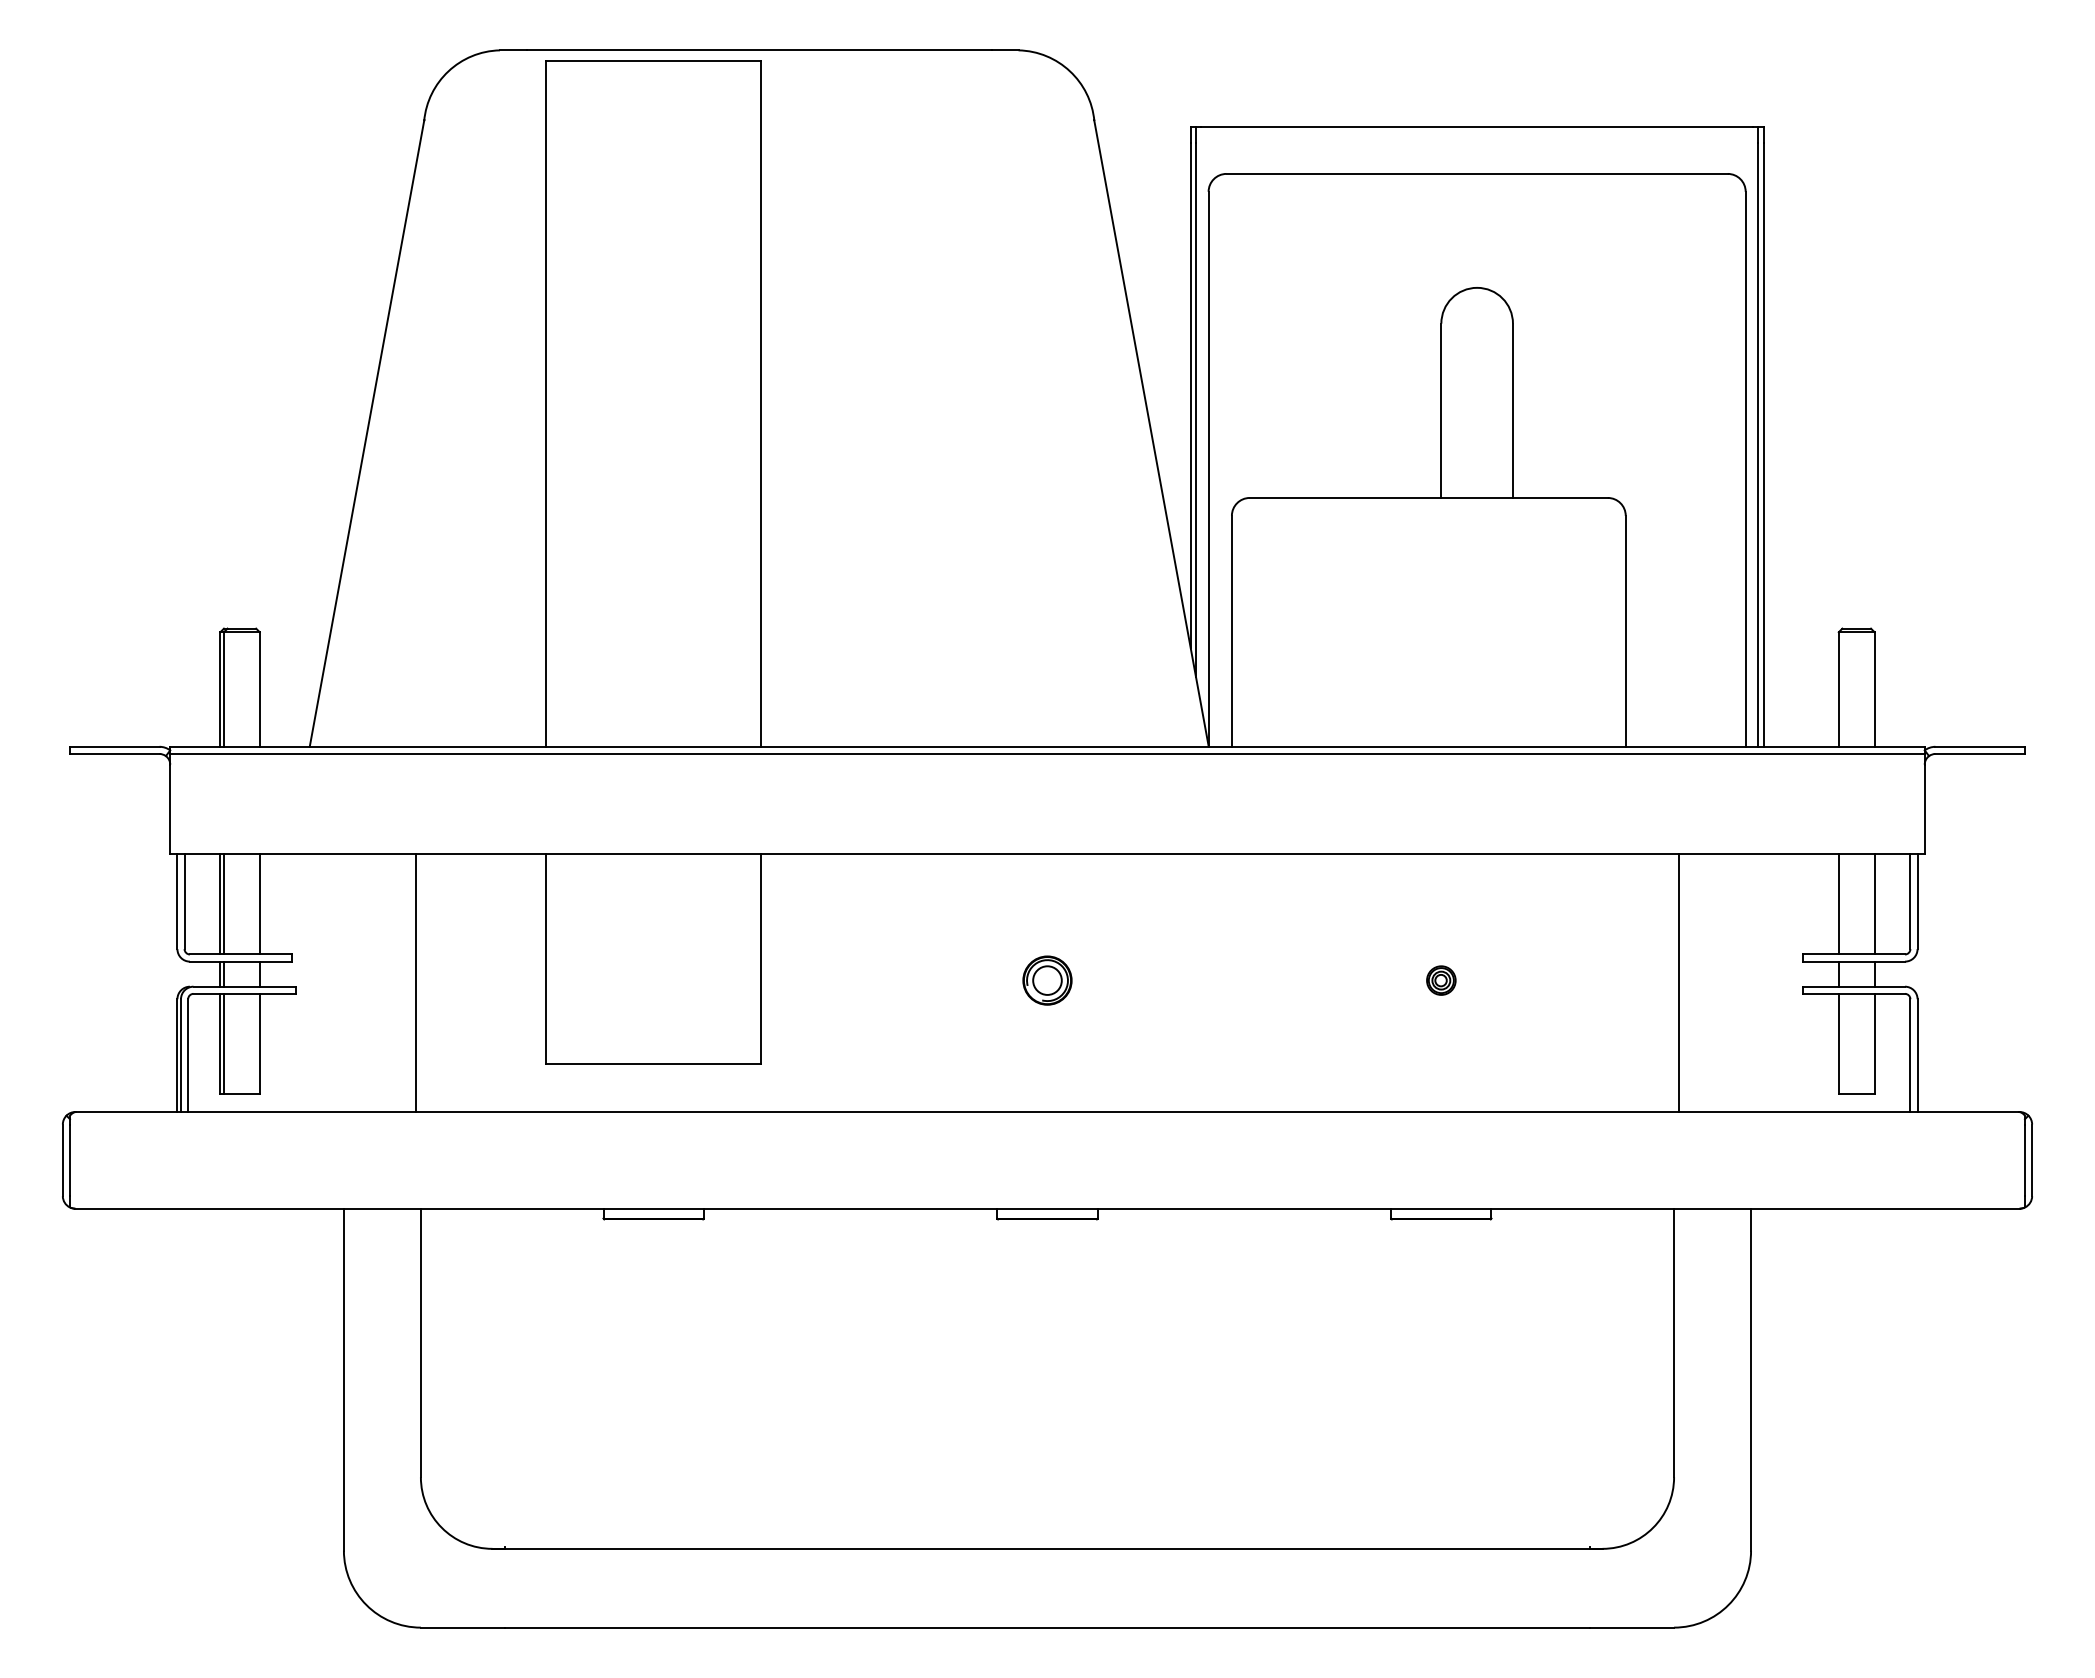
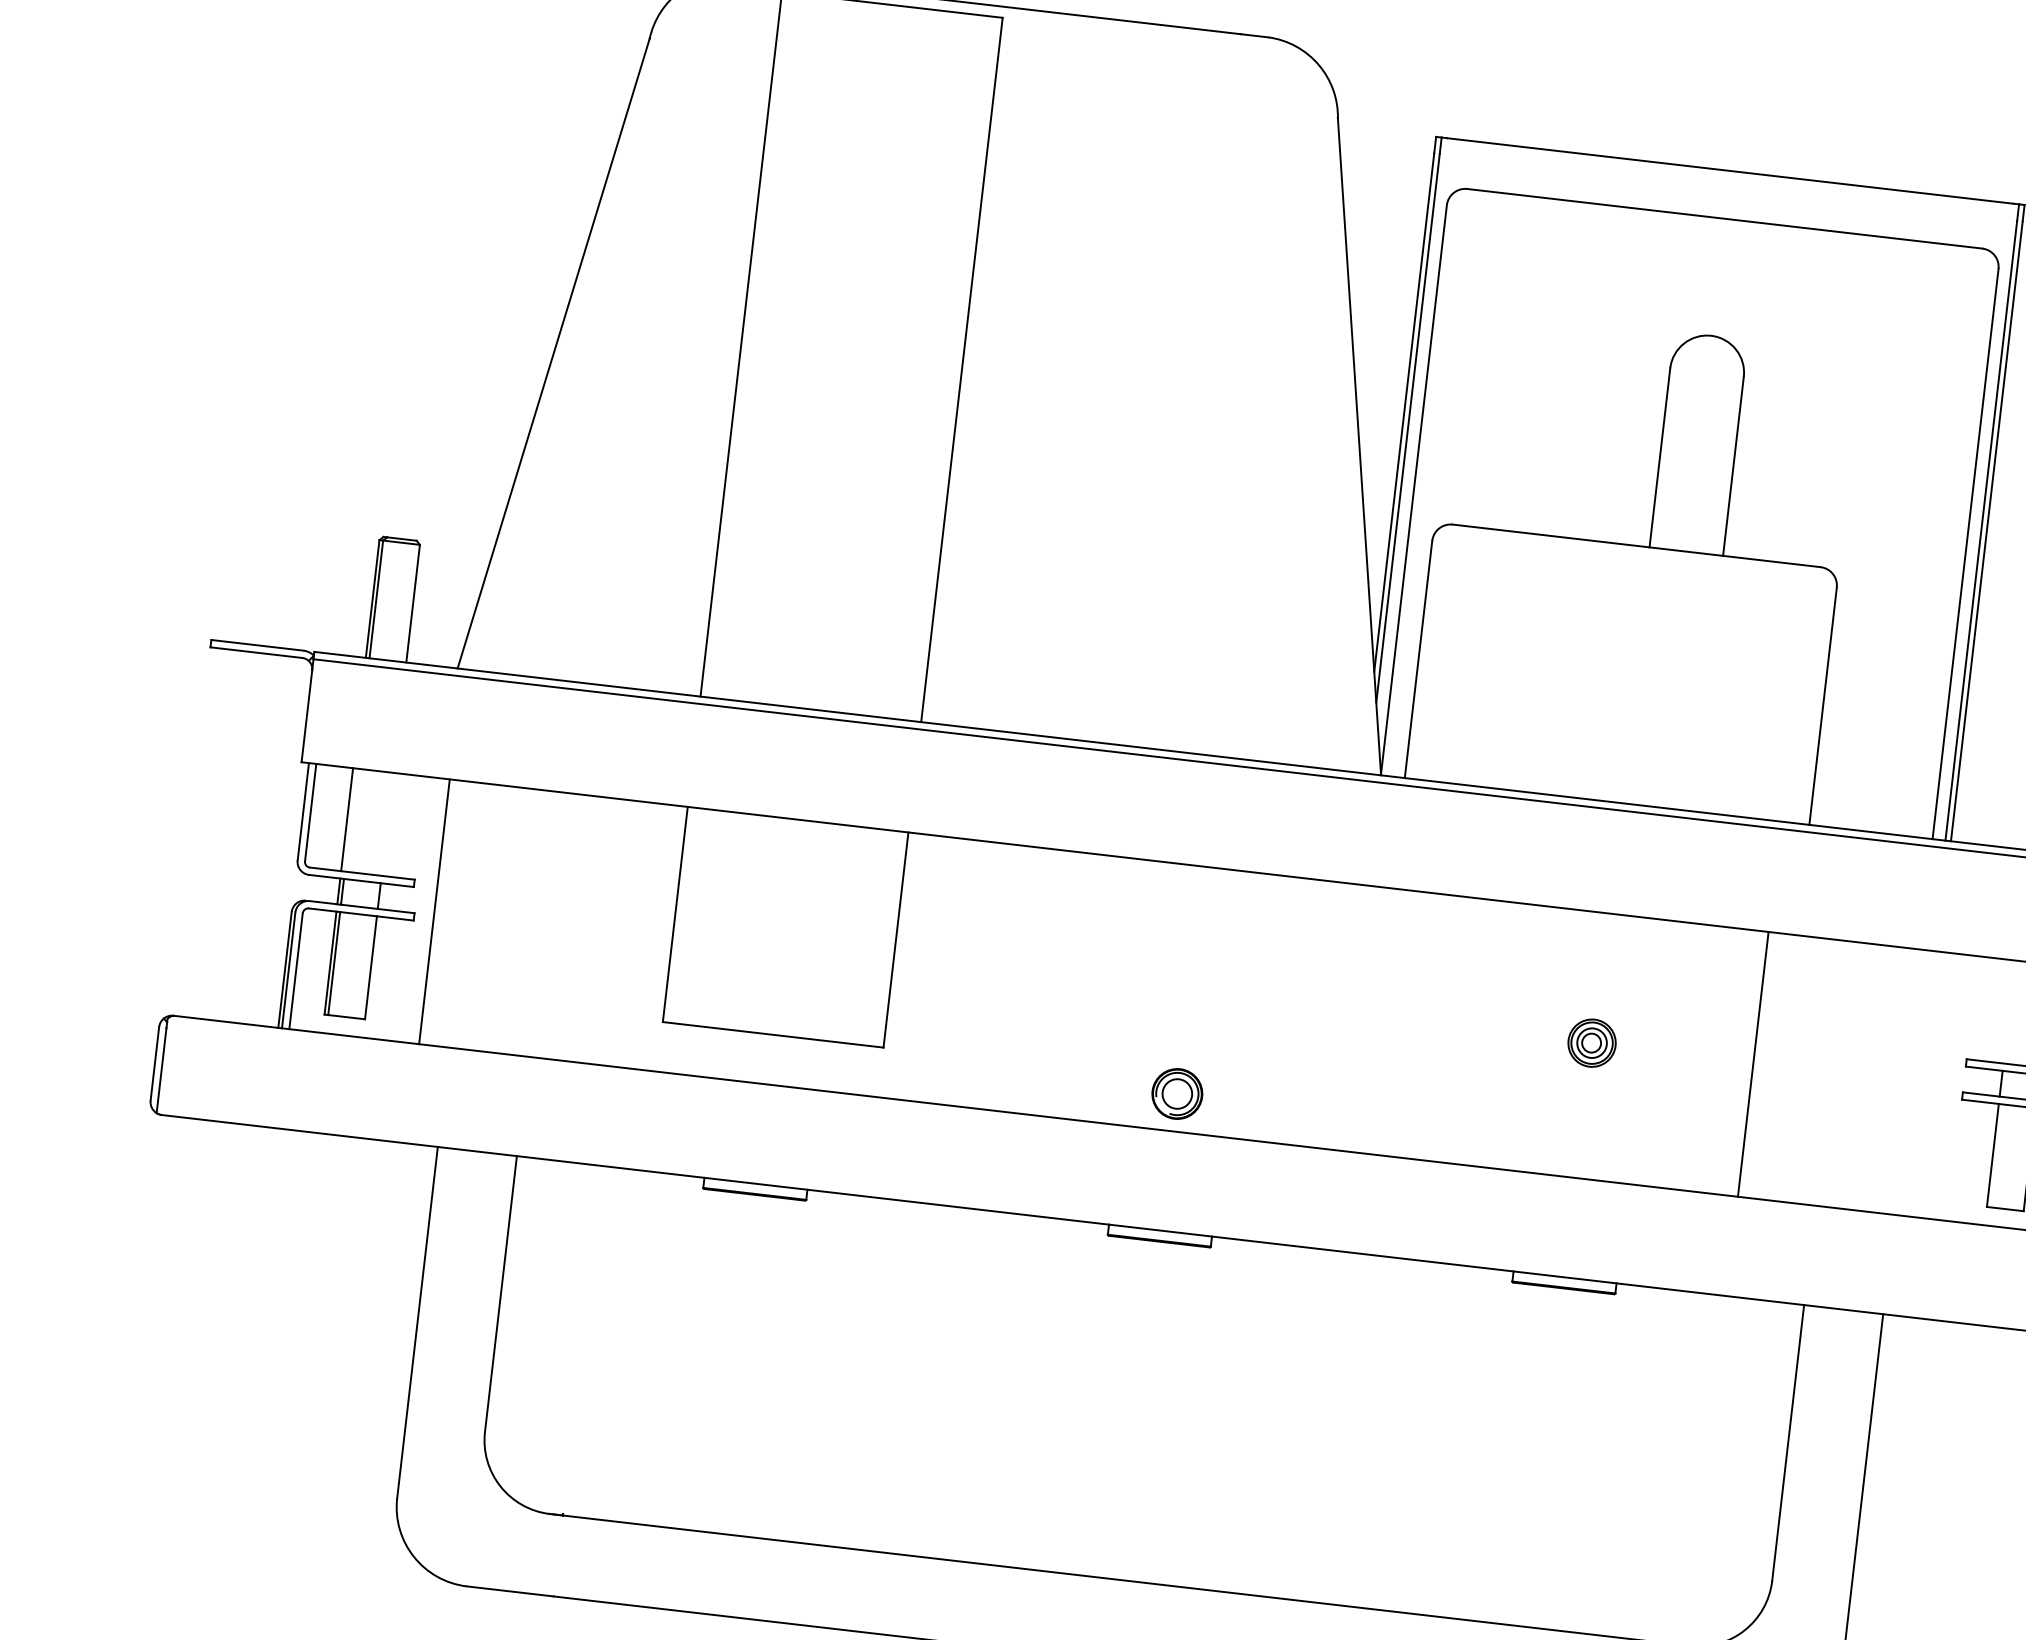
line: (223, 904) -> (350, 820), removed
line: (259, 904) -> (387, 824), removed
line: (1838, 904) -> (2009, 1012), removed
part: (1047, 980) -> (1177, 1093), moved
part: (1441, 980) -> (1592, 1043), size x1.6
line: (415, 983) -> (434, 912), moved
line: (1679, 983) -> (1753, 1064), moved

